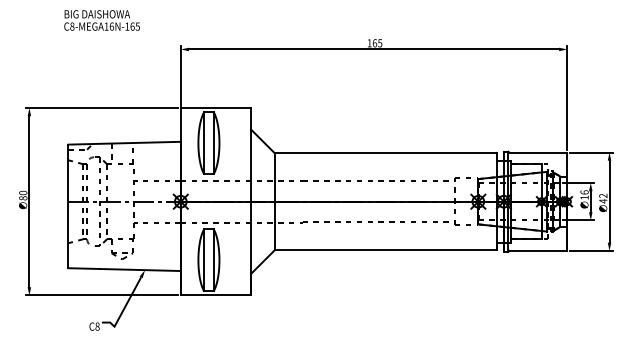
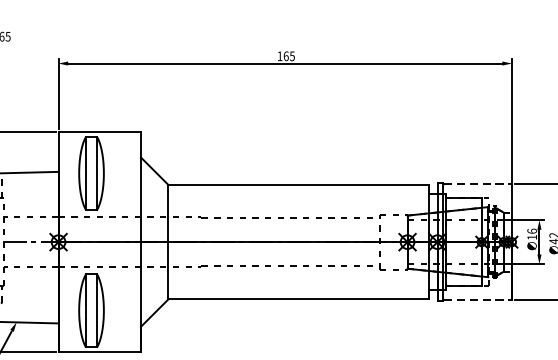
line: (538, 152) -> (478, 184), solid -> dashed
line: (538, 250) -> (478, 299), solid -> dashed

